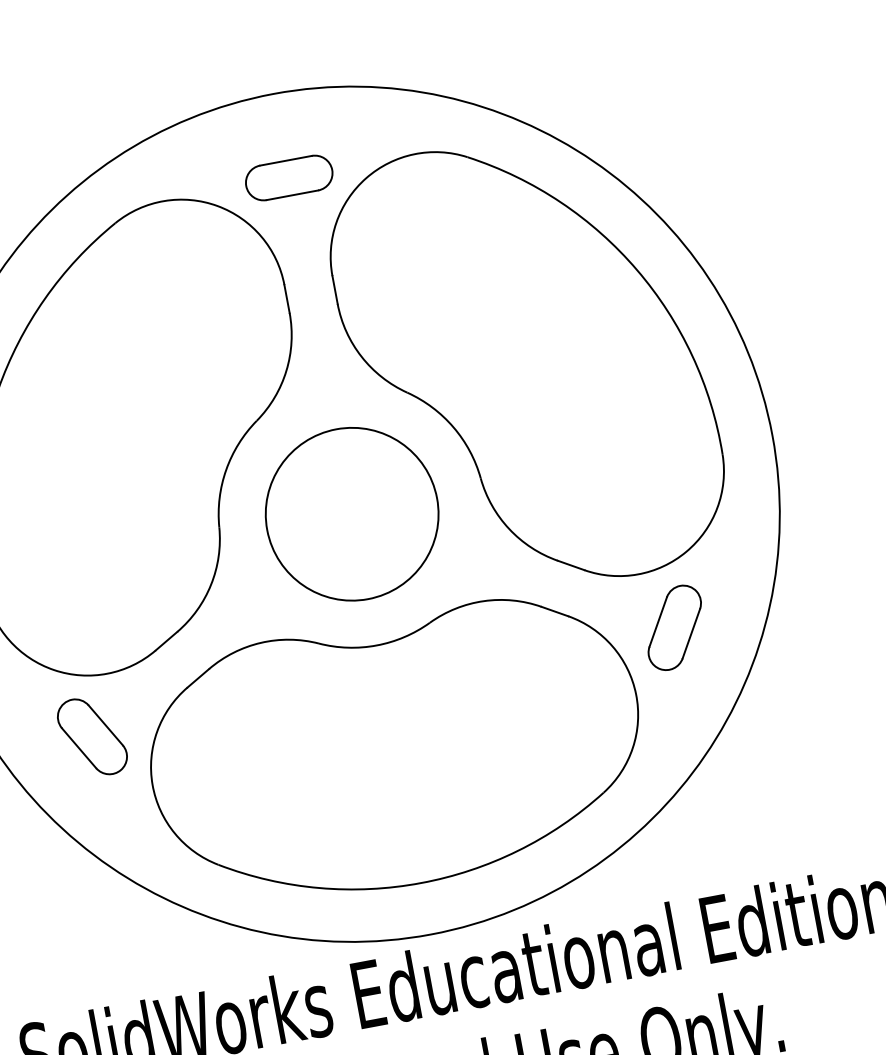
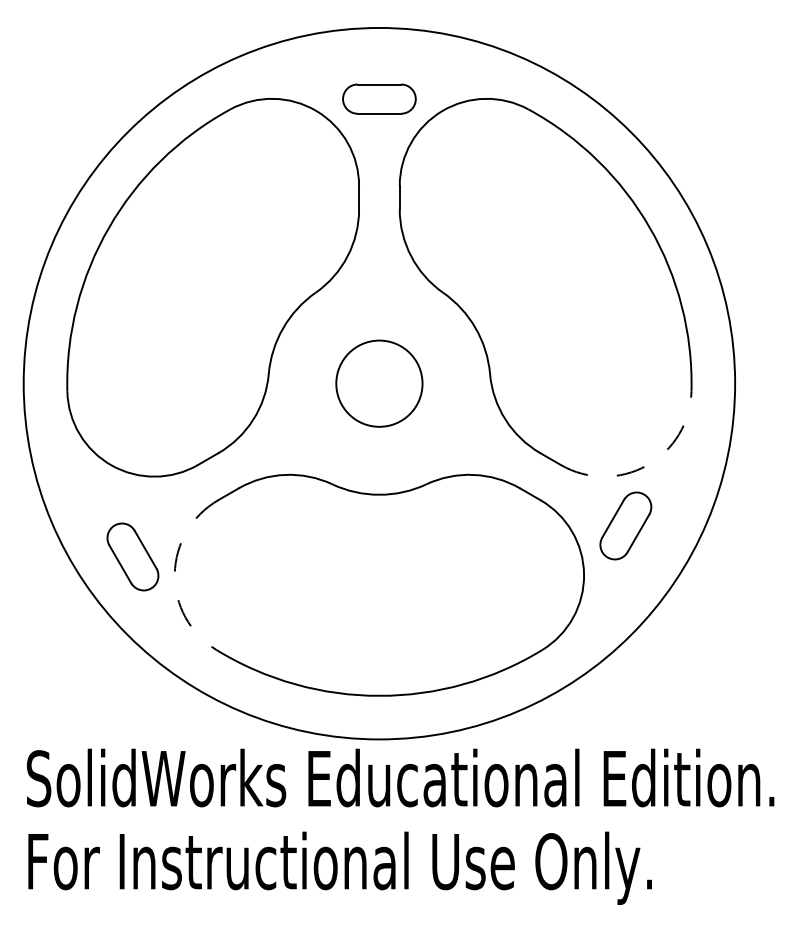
circle: (352, 513) -> (379, 383), size x0.6
arc: (685, 551) -> (646, 465), solid -> dashed
part: (91, 736) -> (132, 556), moved
arc: (152, 784) -> (174, 574), solid -> dashed

